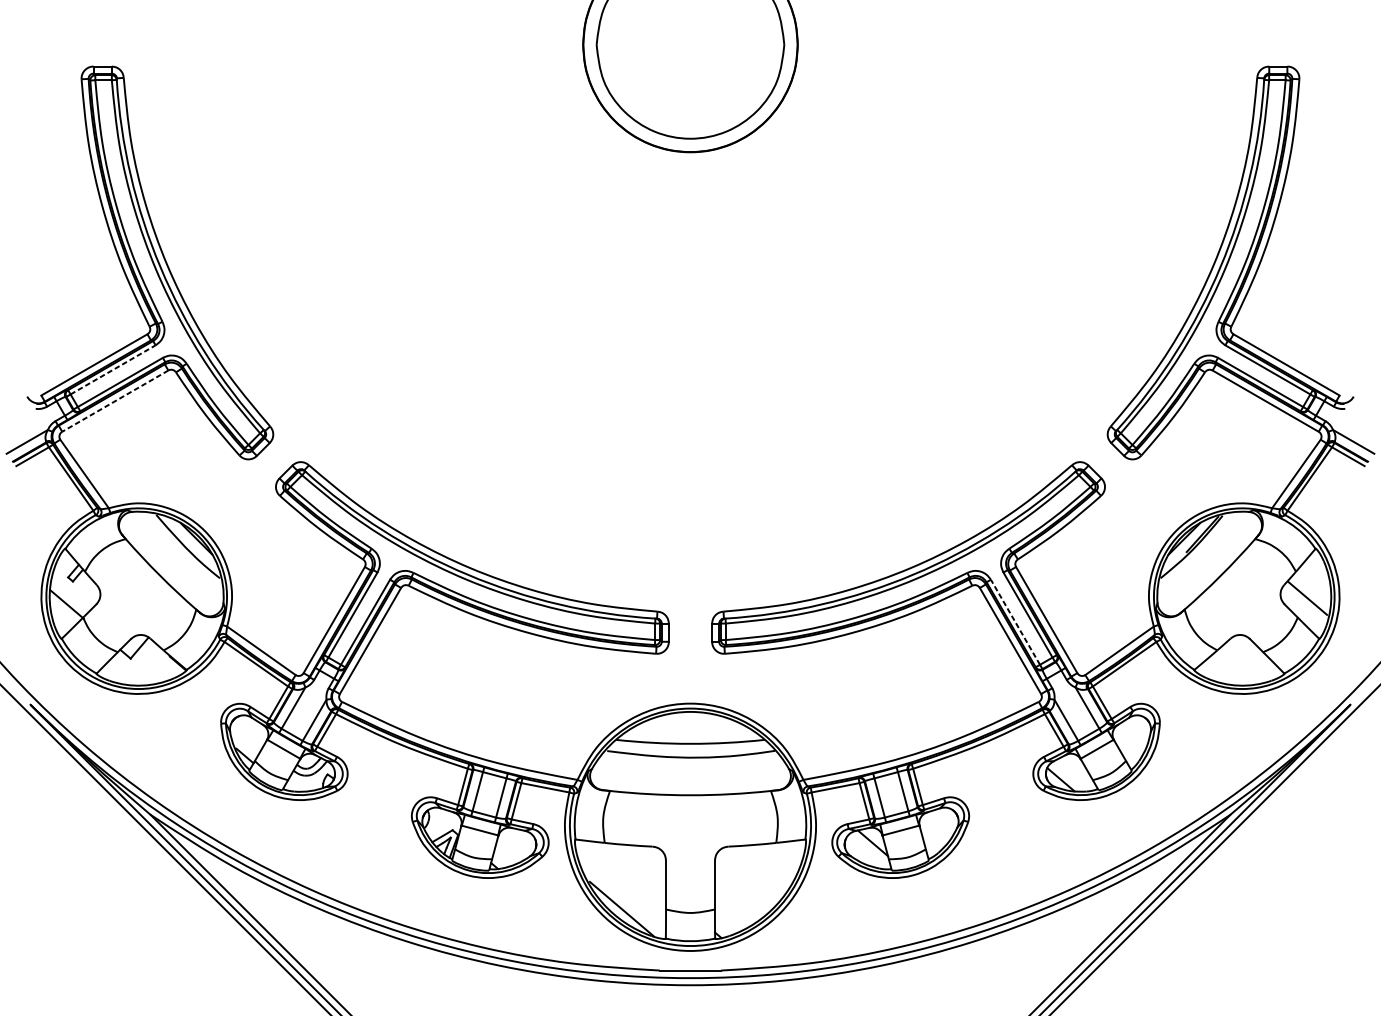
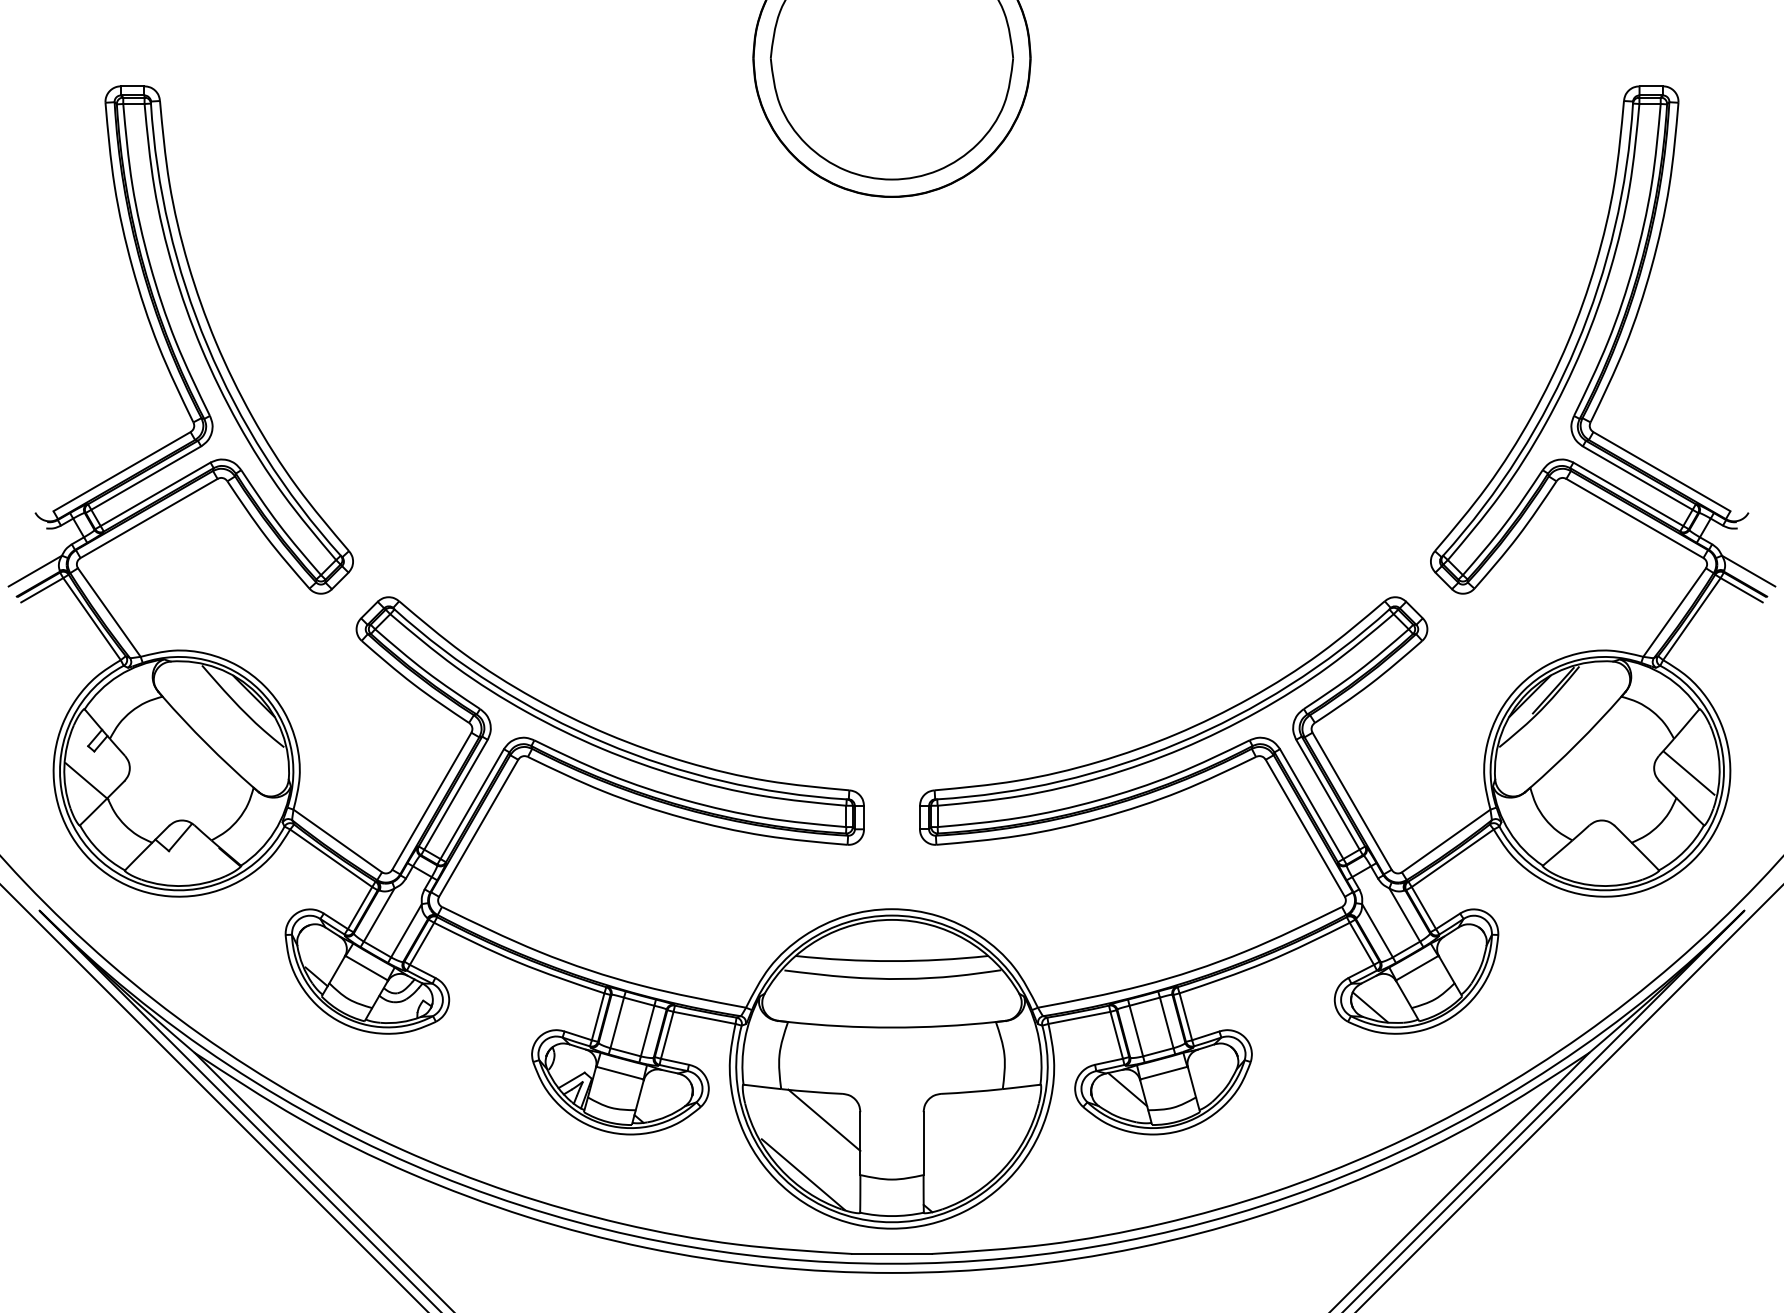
line: (113, 369) -> (146, 477), dashed -> solid
line: (114, 401) -> (148, 518), dashed -> solid
line: (1015, 621) -> (1311, 803), dashed -> solid
line: (638, 866) -> (824, 1119), added

